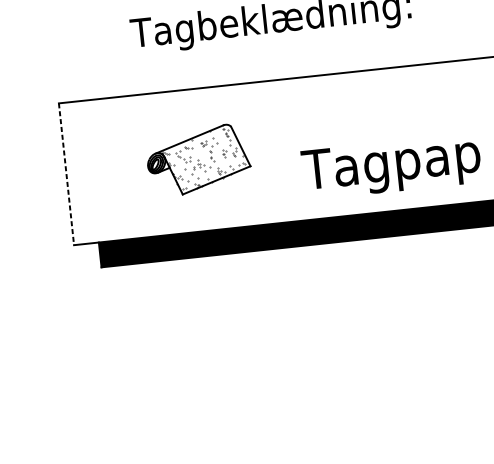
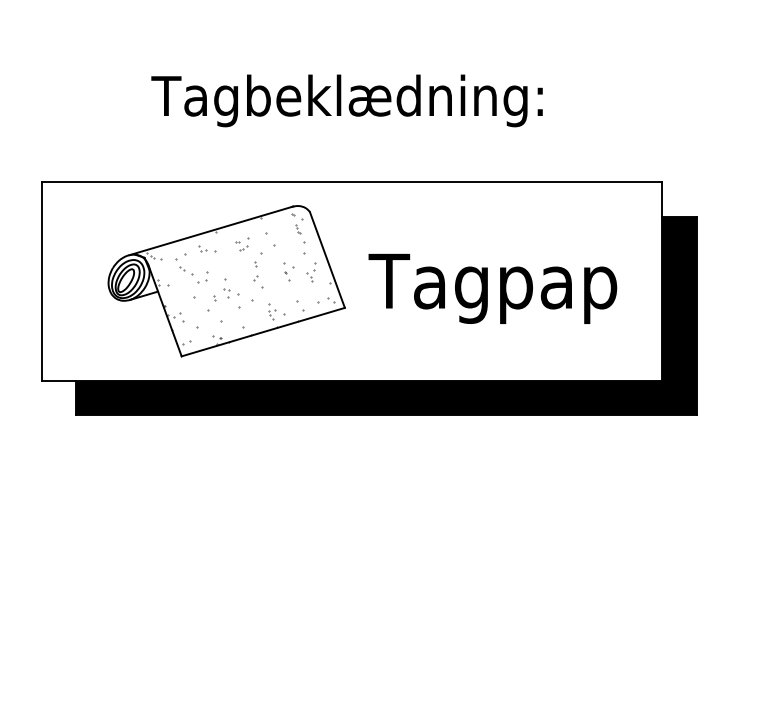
part: (198, 160) -> (226, 281), size x1.67
text: (391, 166) -> (492, 288), moved
line: (66, 174) -> (41, 281), dashed -> solid

